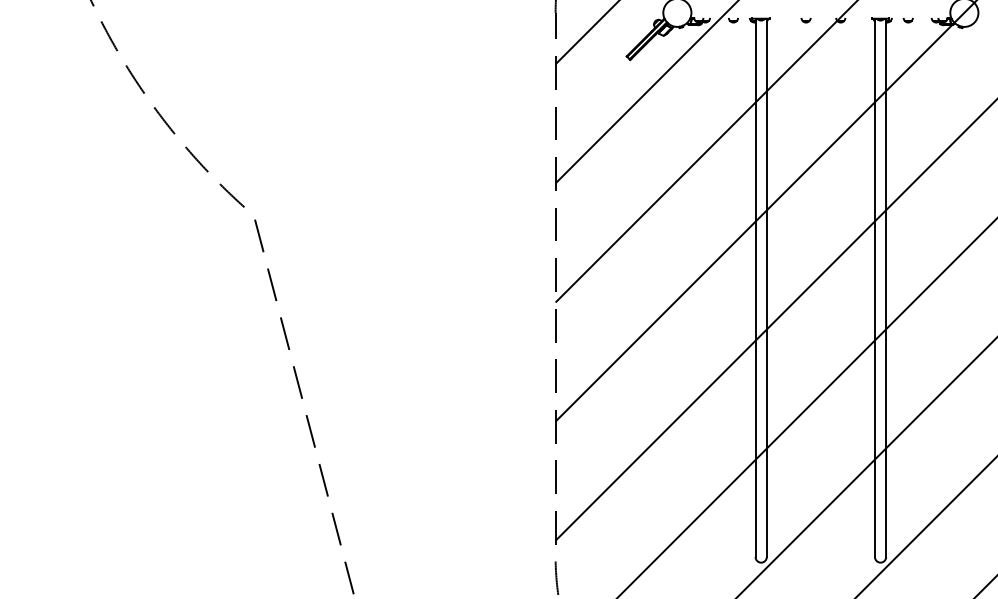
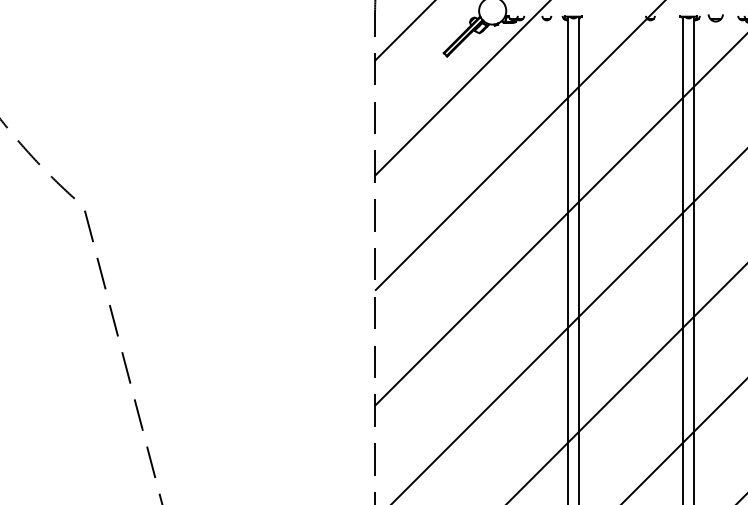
part: (805, 20) -> (616, 18), removed
part: (907, 20) -> (714, 18), size x1.6

